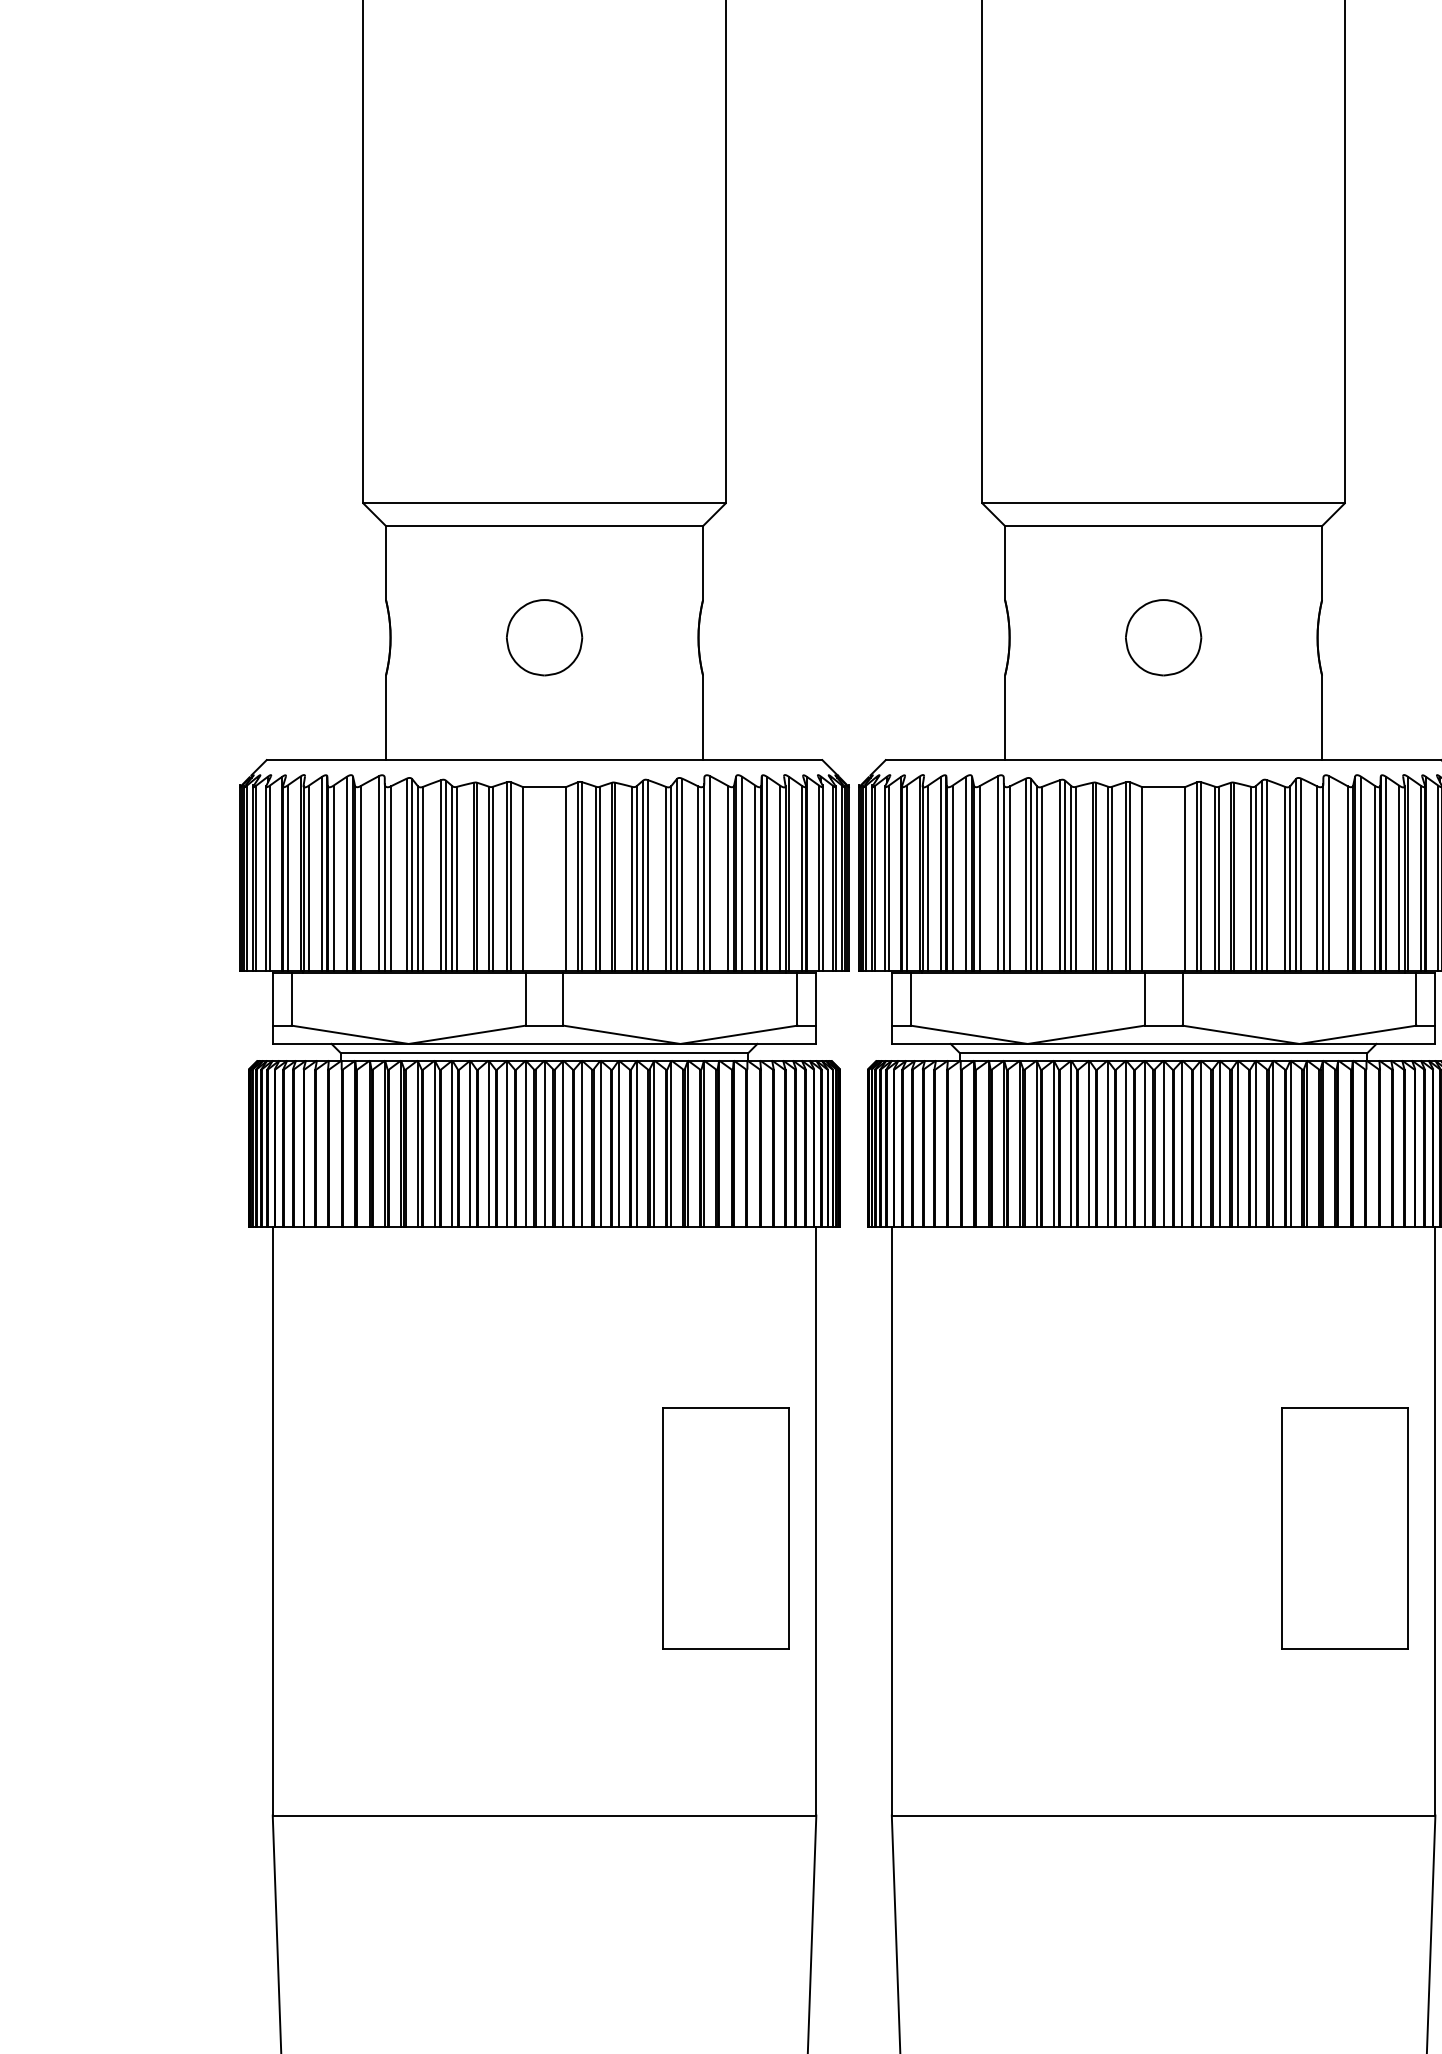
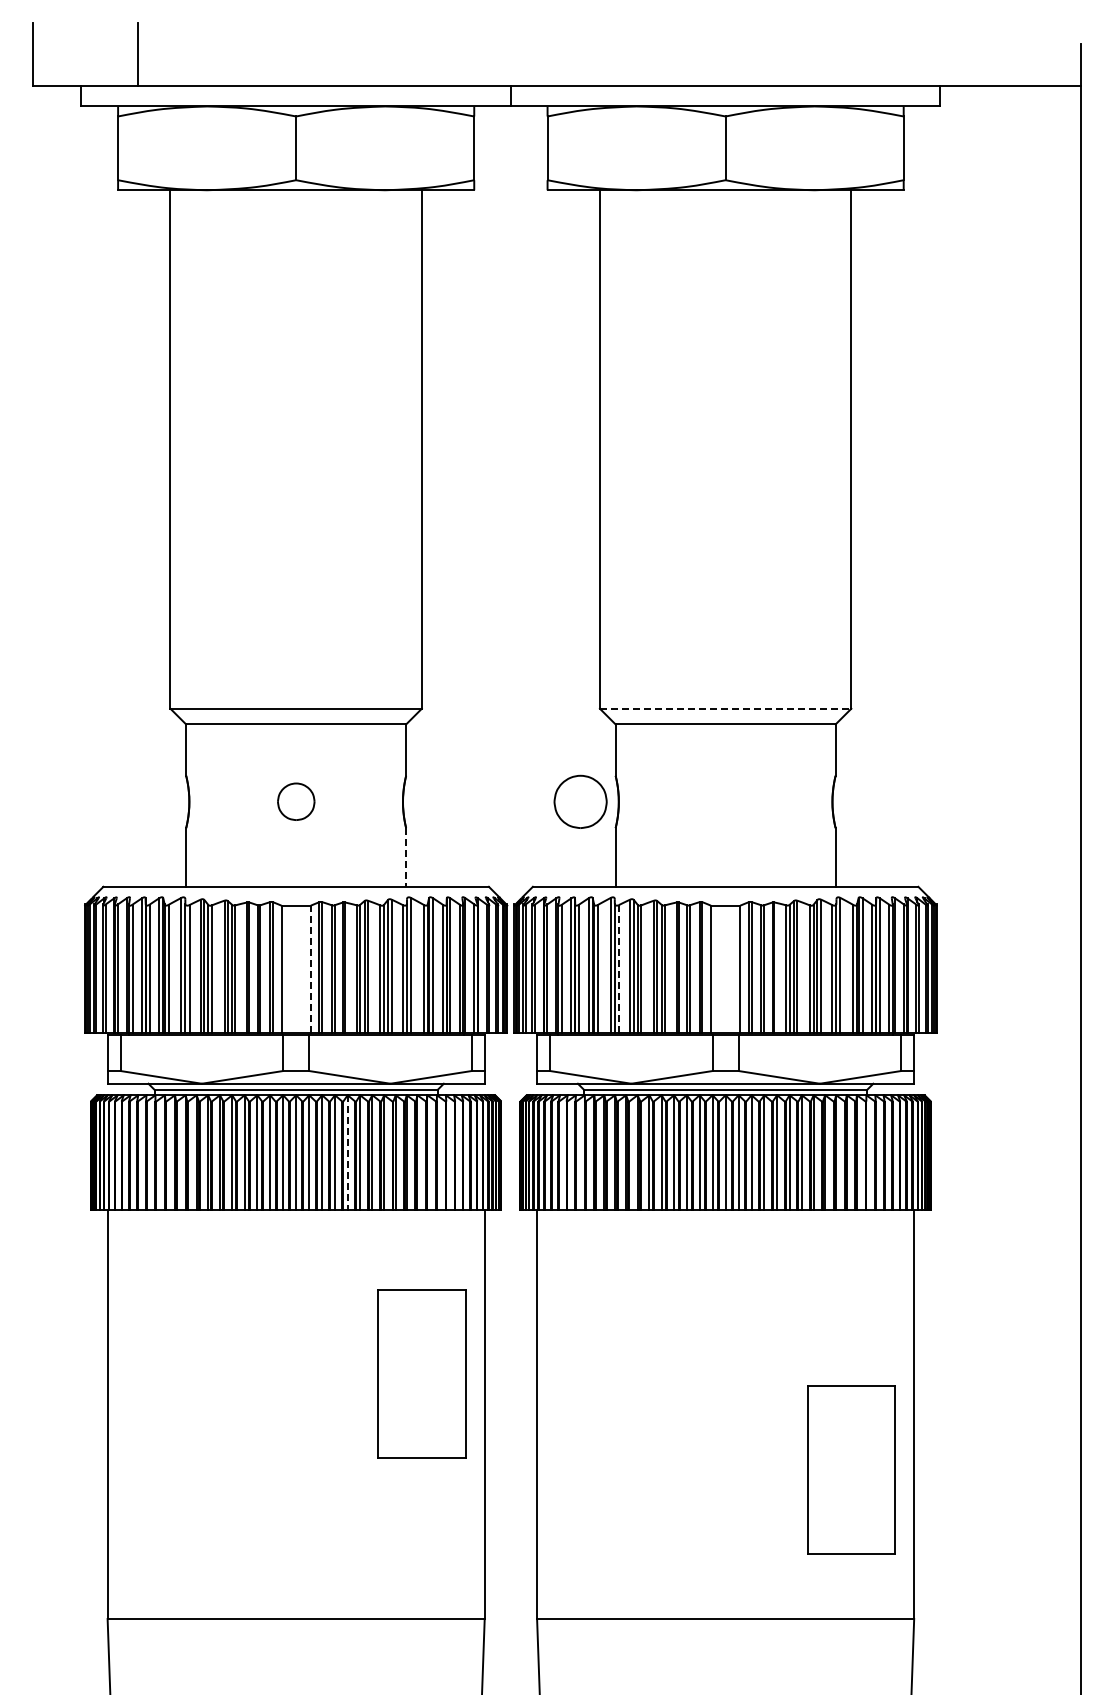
line: (1163, 503) -> (725, 708), solid -> dashed
part: (545, 637) -> (296, 801), size x0.7
part: (1163, 637) -> (580, 801), moved
line: (703, 717) -> (406, 857), solid -> dashed
line: (1010, 877) -> (619, 968), solid -> dashed
line: (565, 879) -> (310, 969), solid -> dashed
line: (618, 1143) -> (347, 1152), solid -> dashed
part: (725, 1527) -> (421, 1373), moved
part: (1345, 1527) -> (851, 1469), moved

